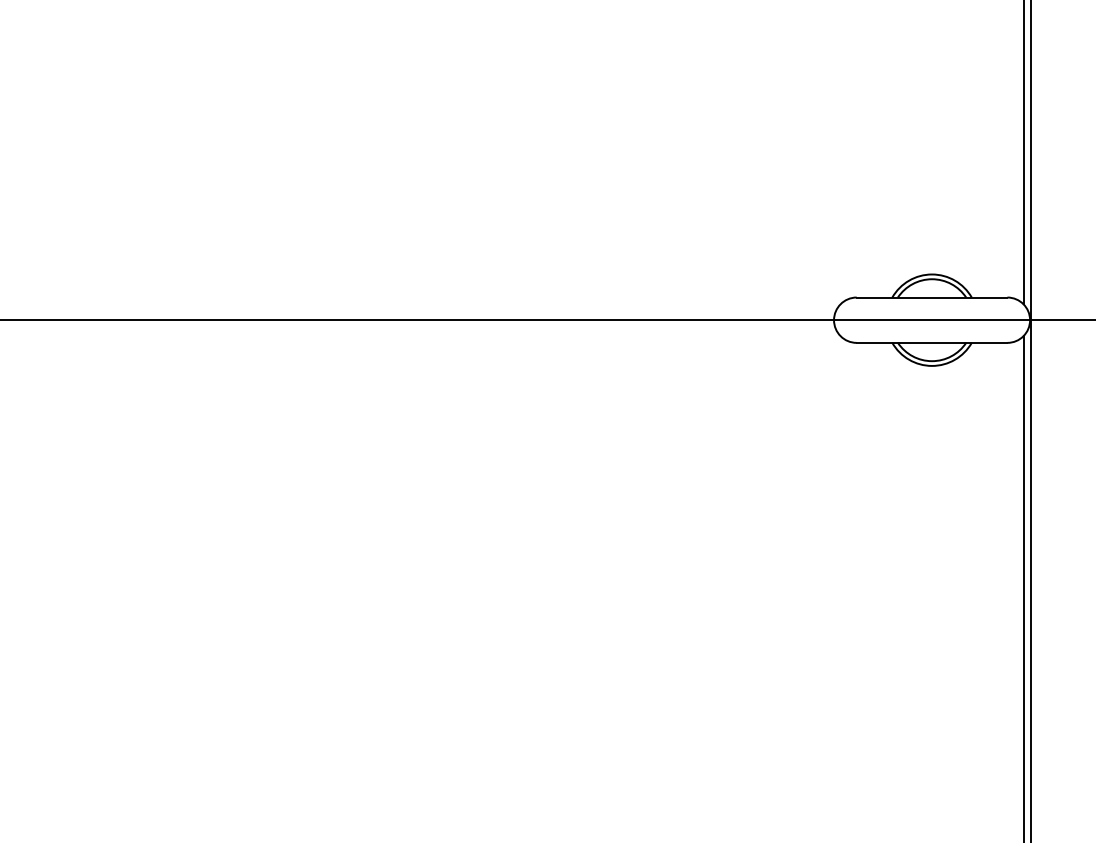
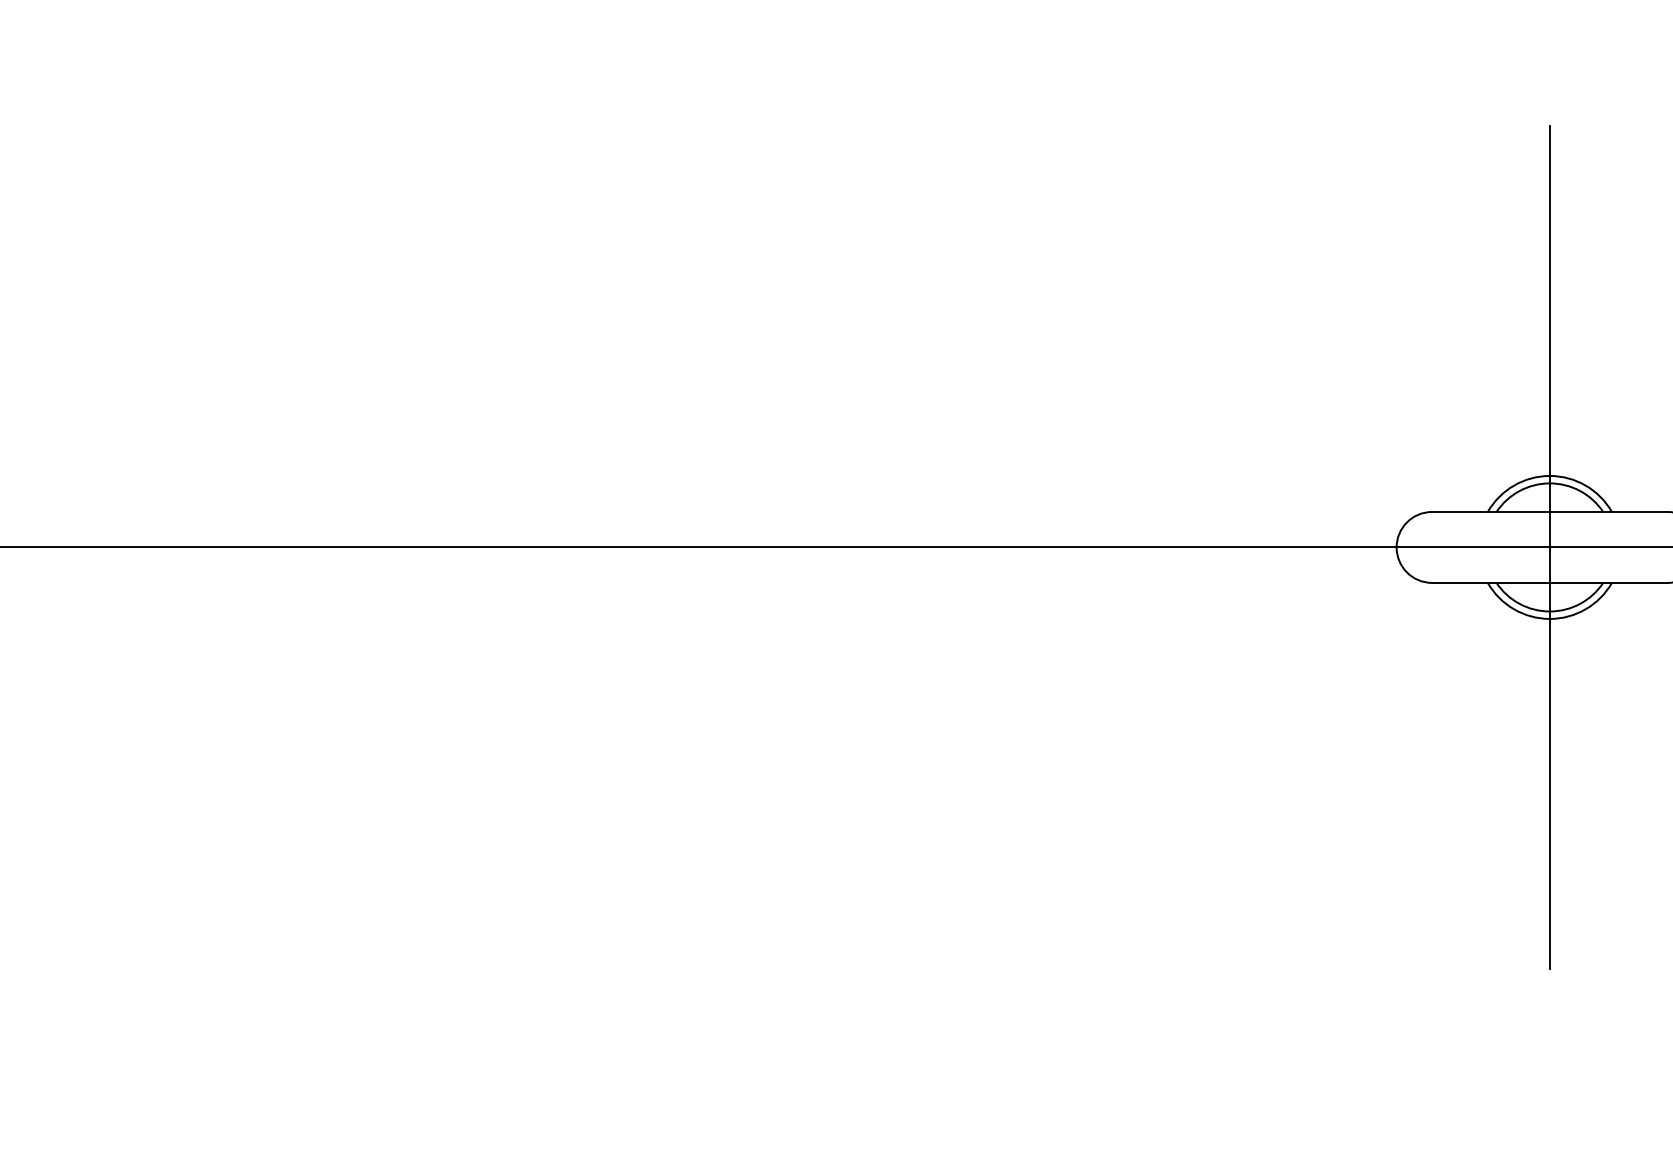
line: (932, 319) -> (1550, 546), added

